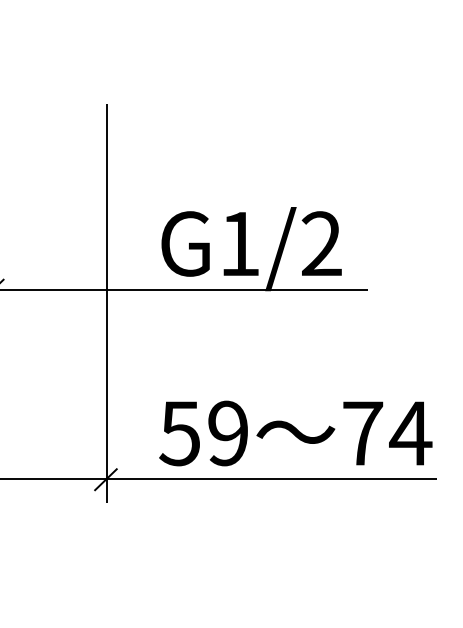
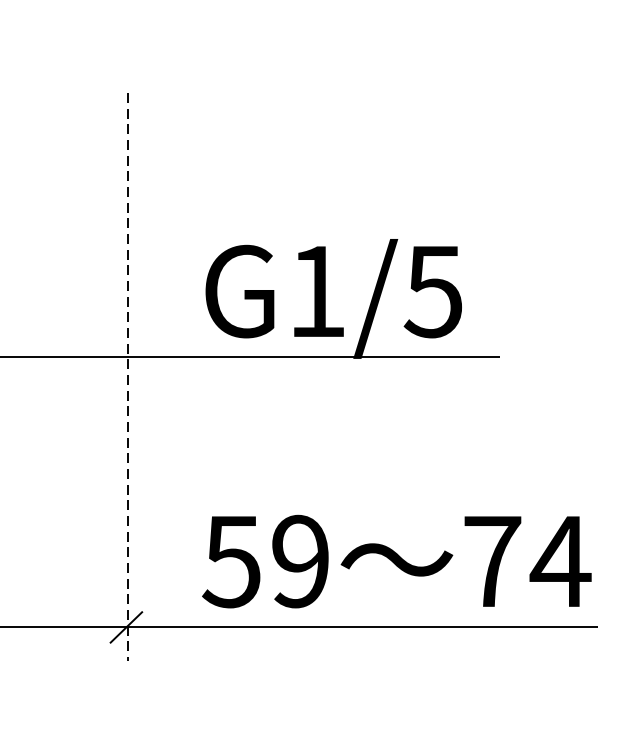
text: (320, 243) -> (432, 290), G1/2 -> G1/5
line: (106, 304) -> (127, 377), solid -> dashed

